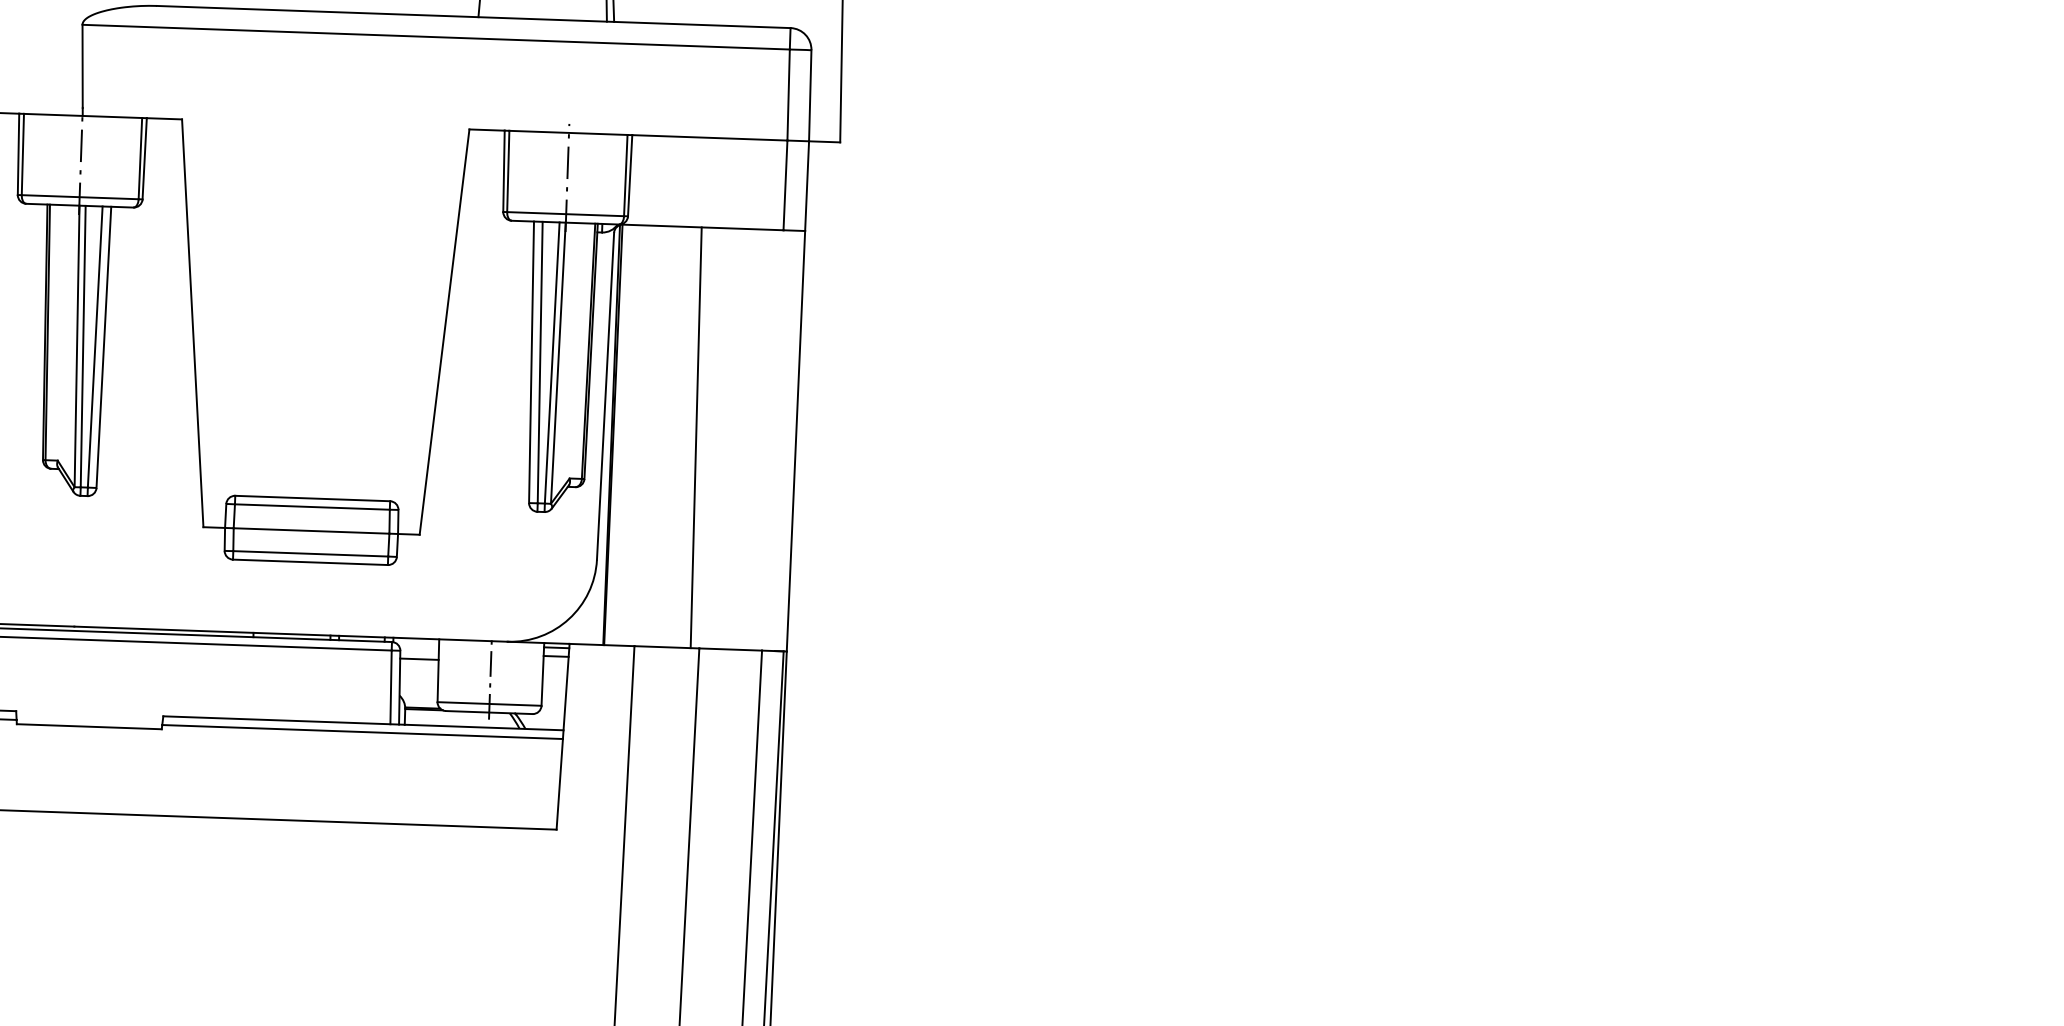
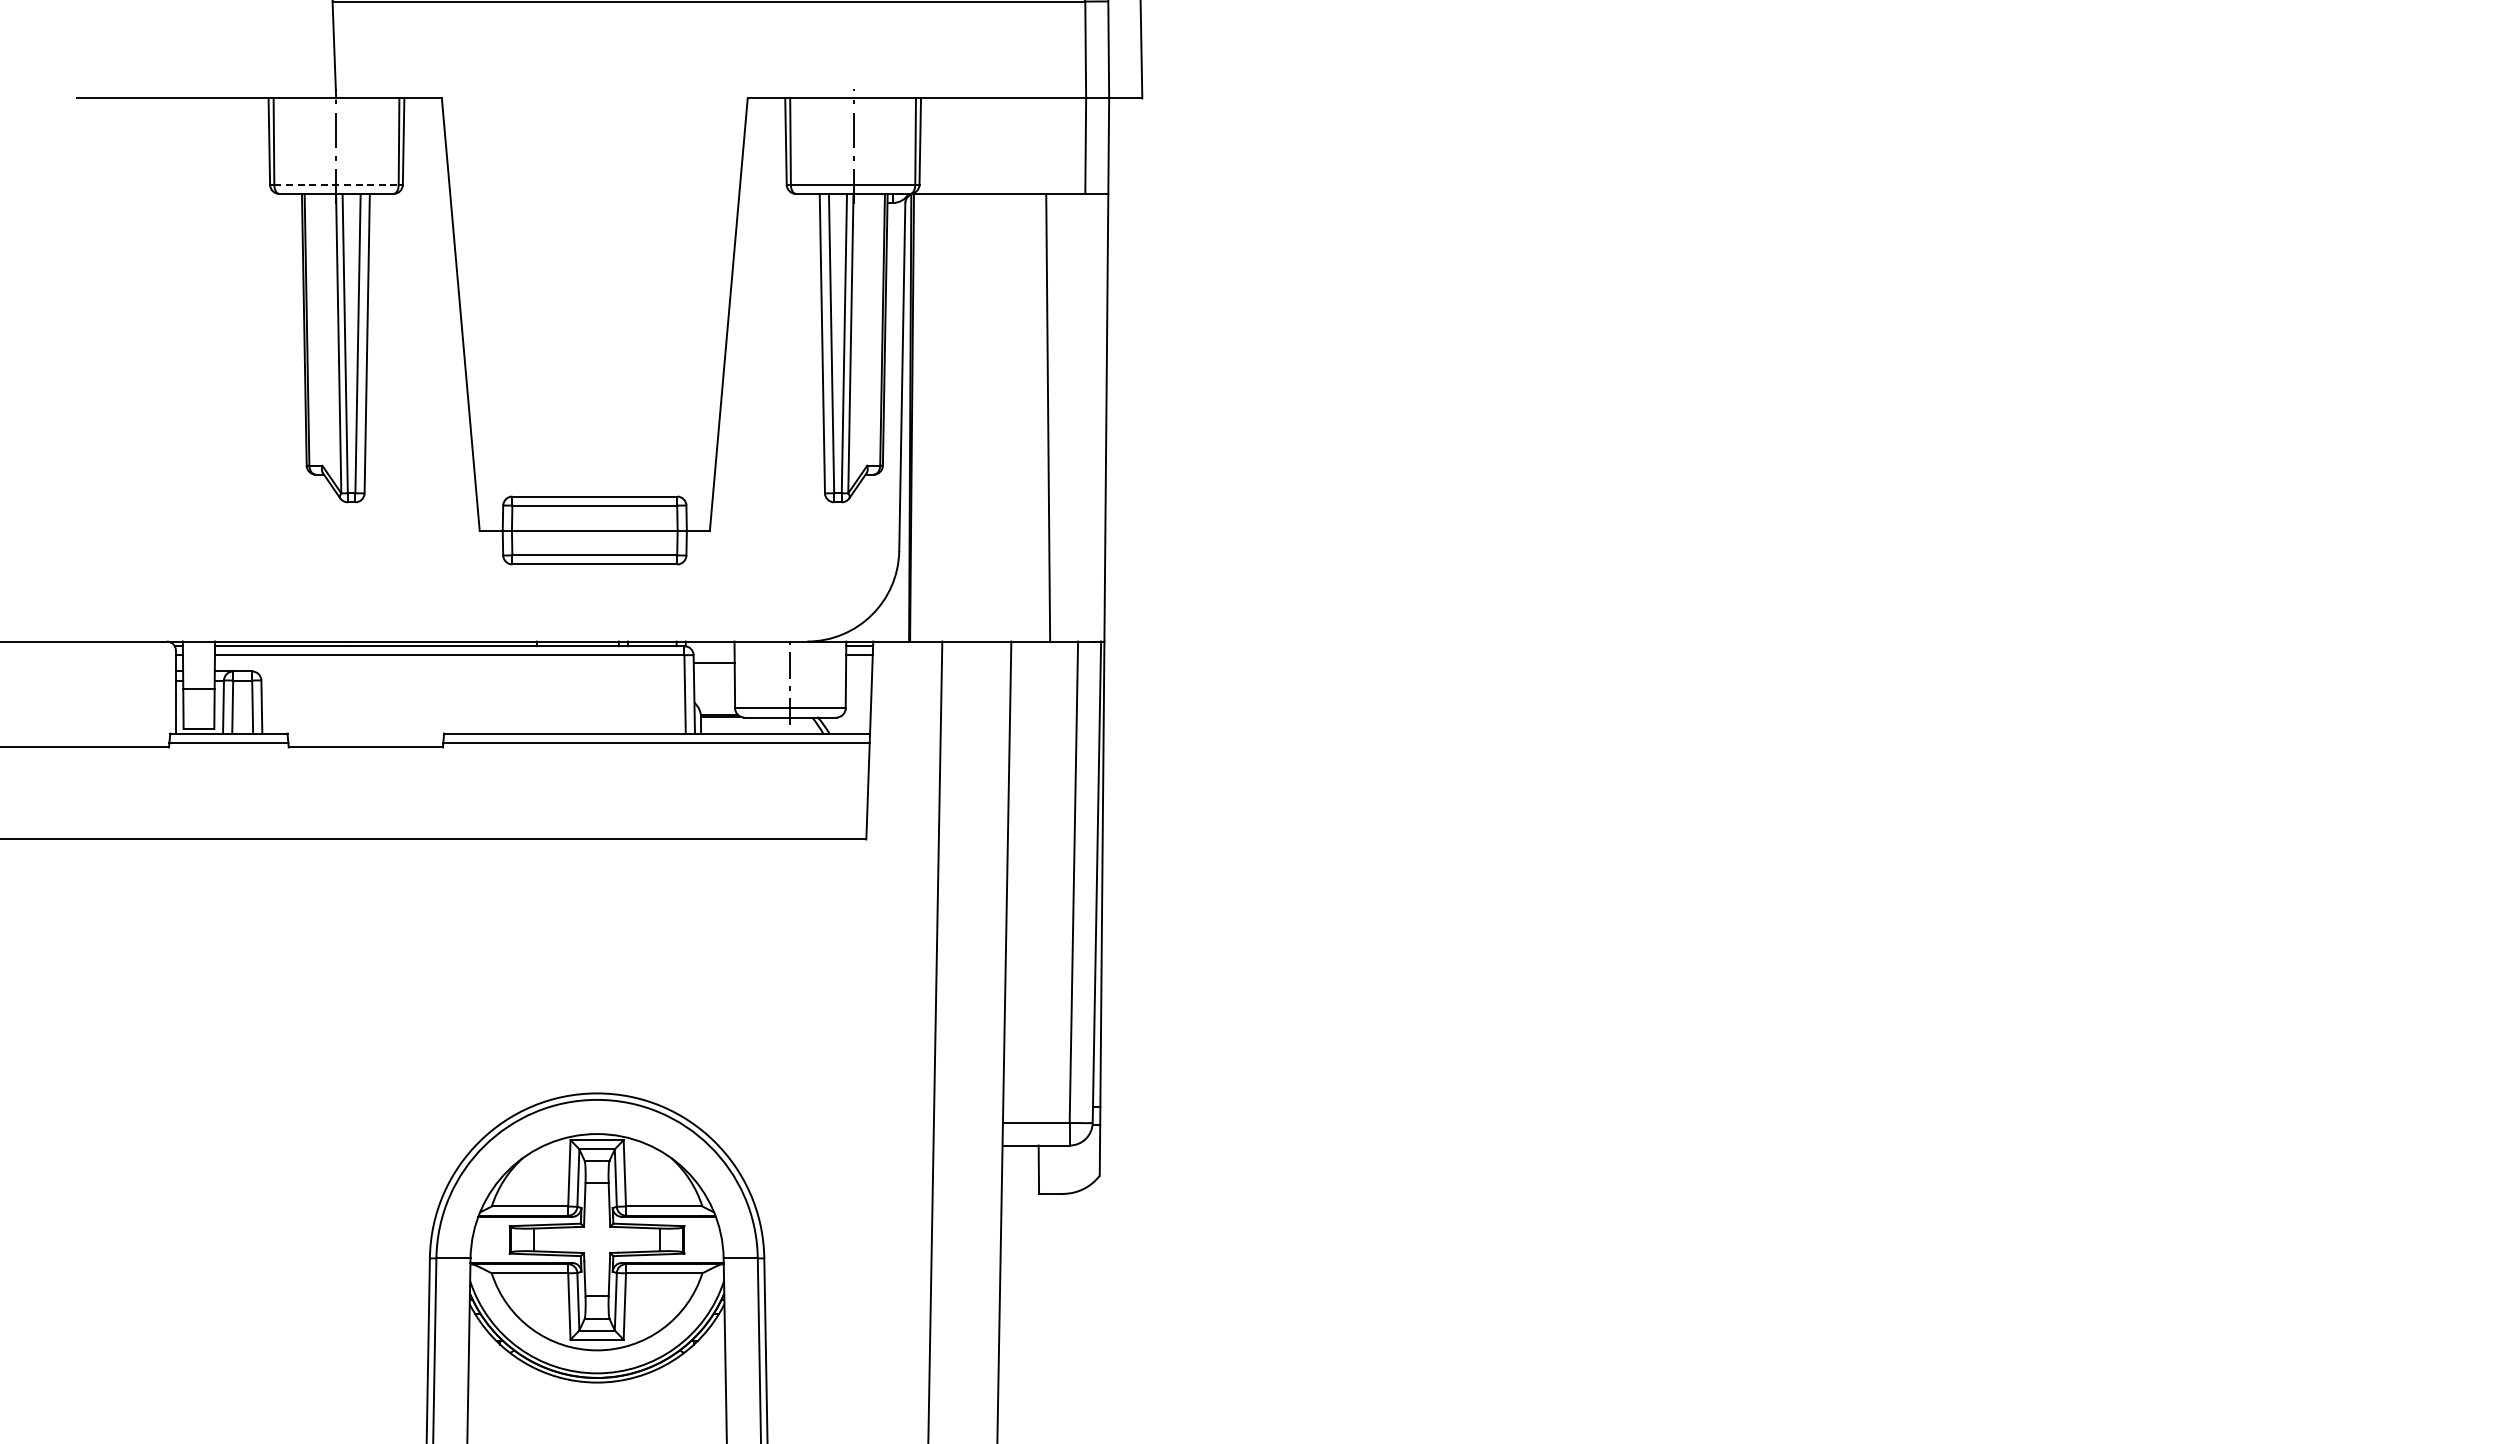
line: (81, 196) -> (337, 184), solid -> dashed
line: (696, 437) -> (1048, 417), moved

